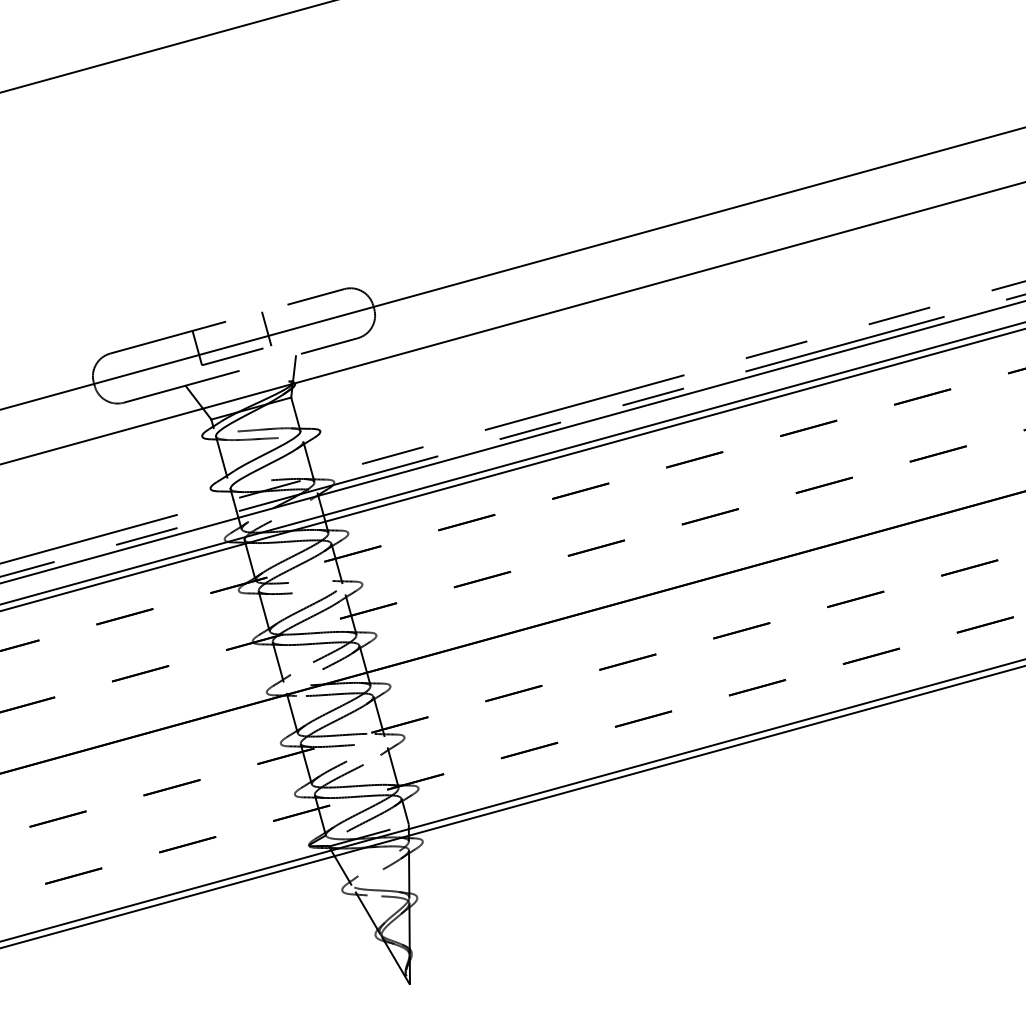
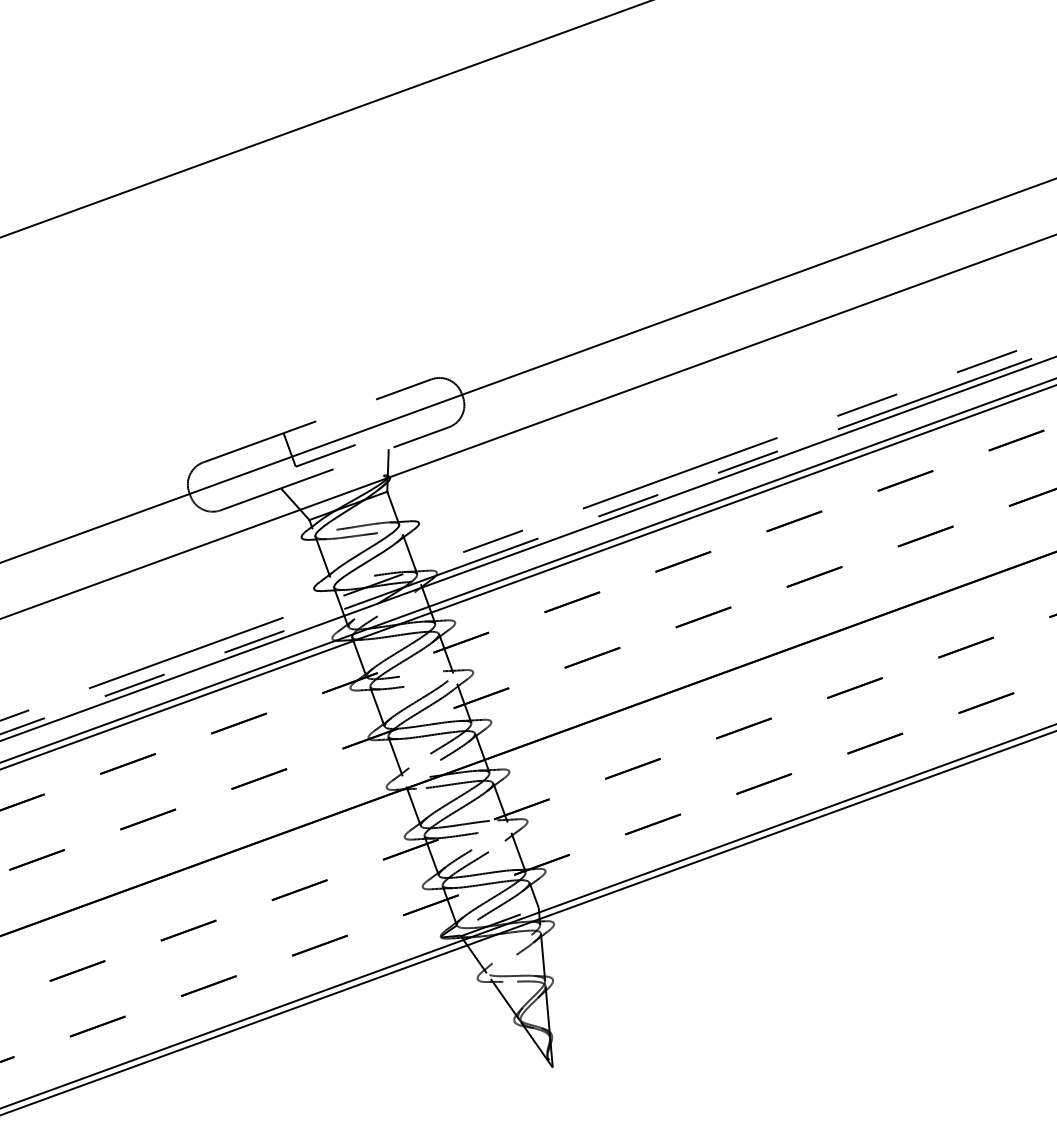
line: (266, 329) -> (357, 425), removed

